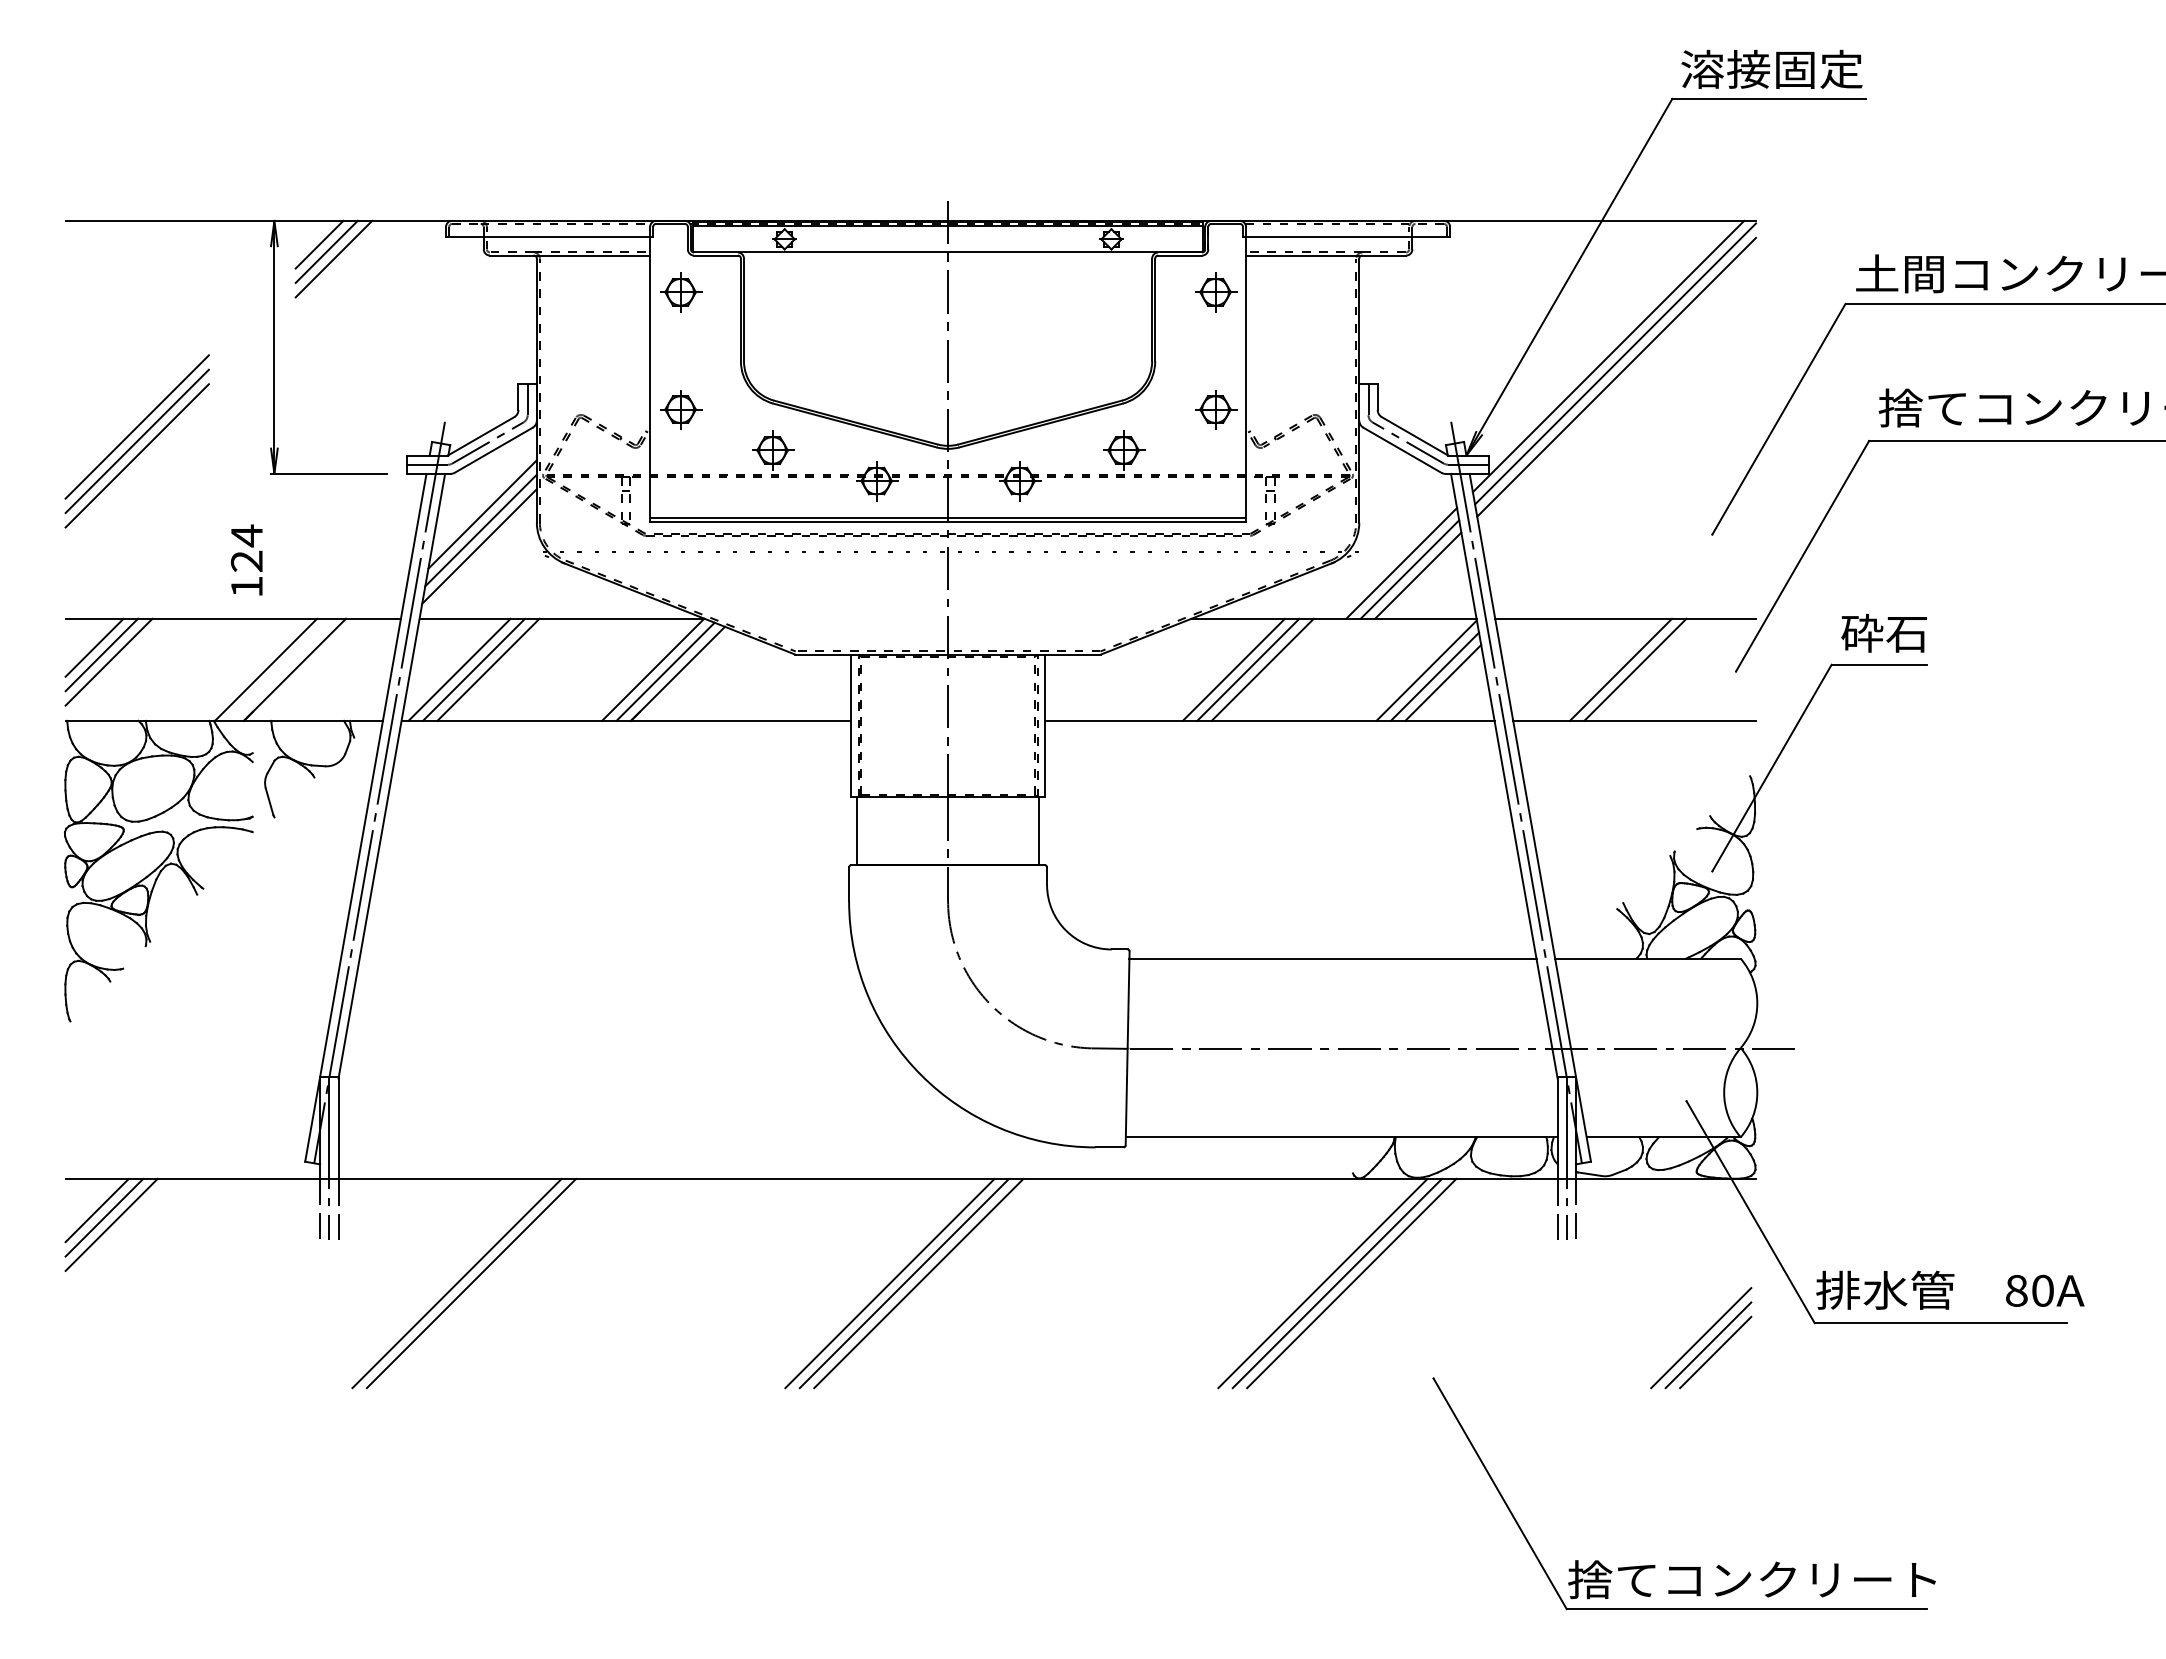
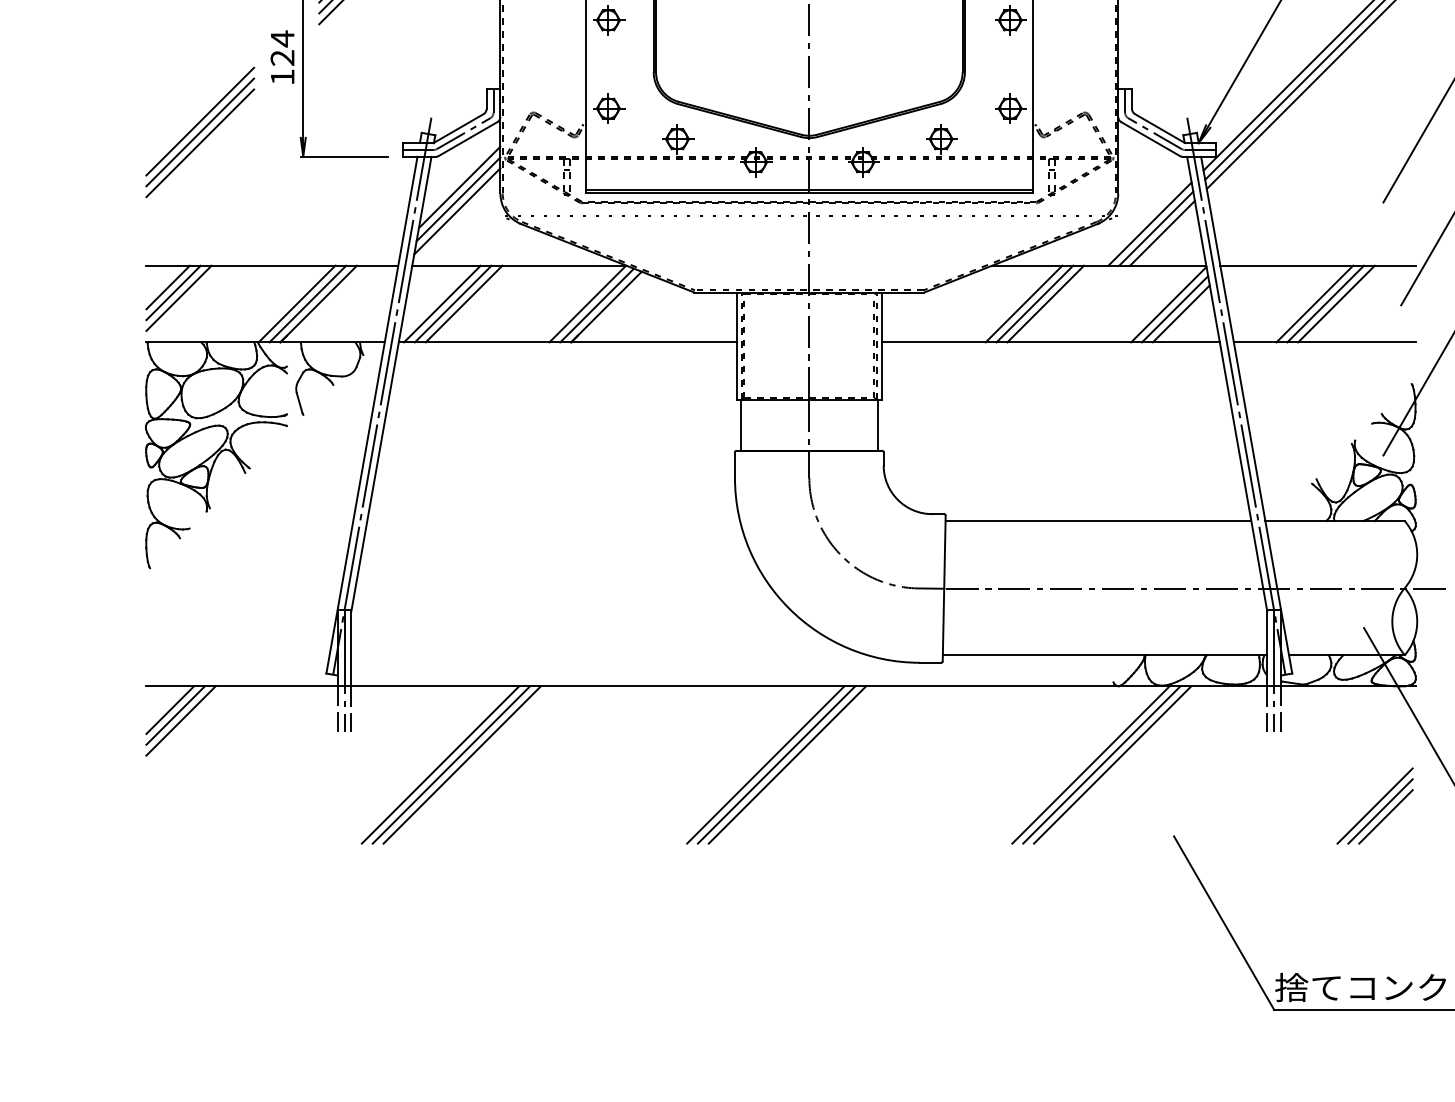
text: (246, 559) -> (282, 56), moved
line: (280, 669) -> (307, 303), added
line: (1649, 669) -> (1336, 303), added
line: (485, 1283) -> (461, 765), added

